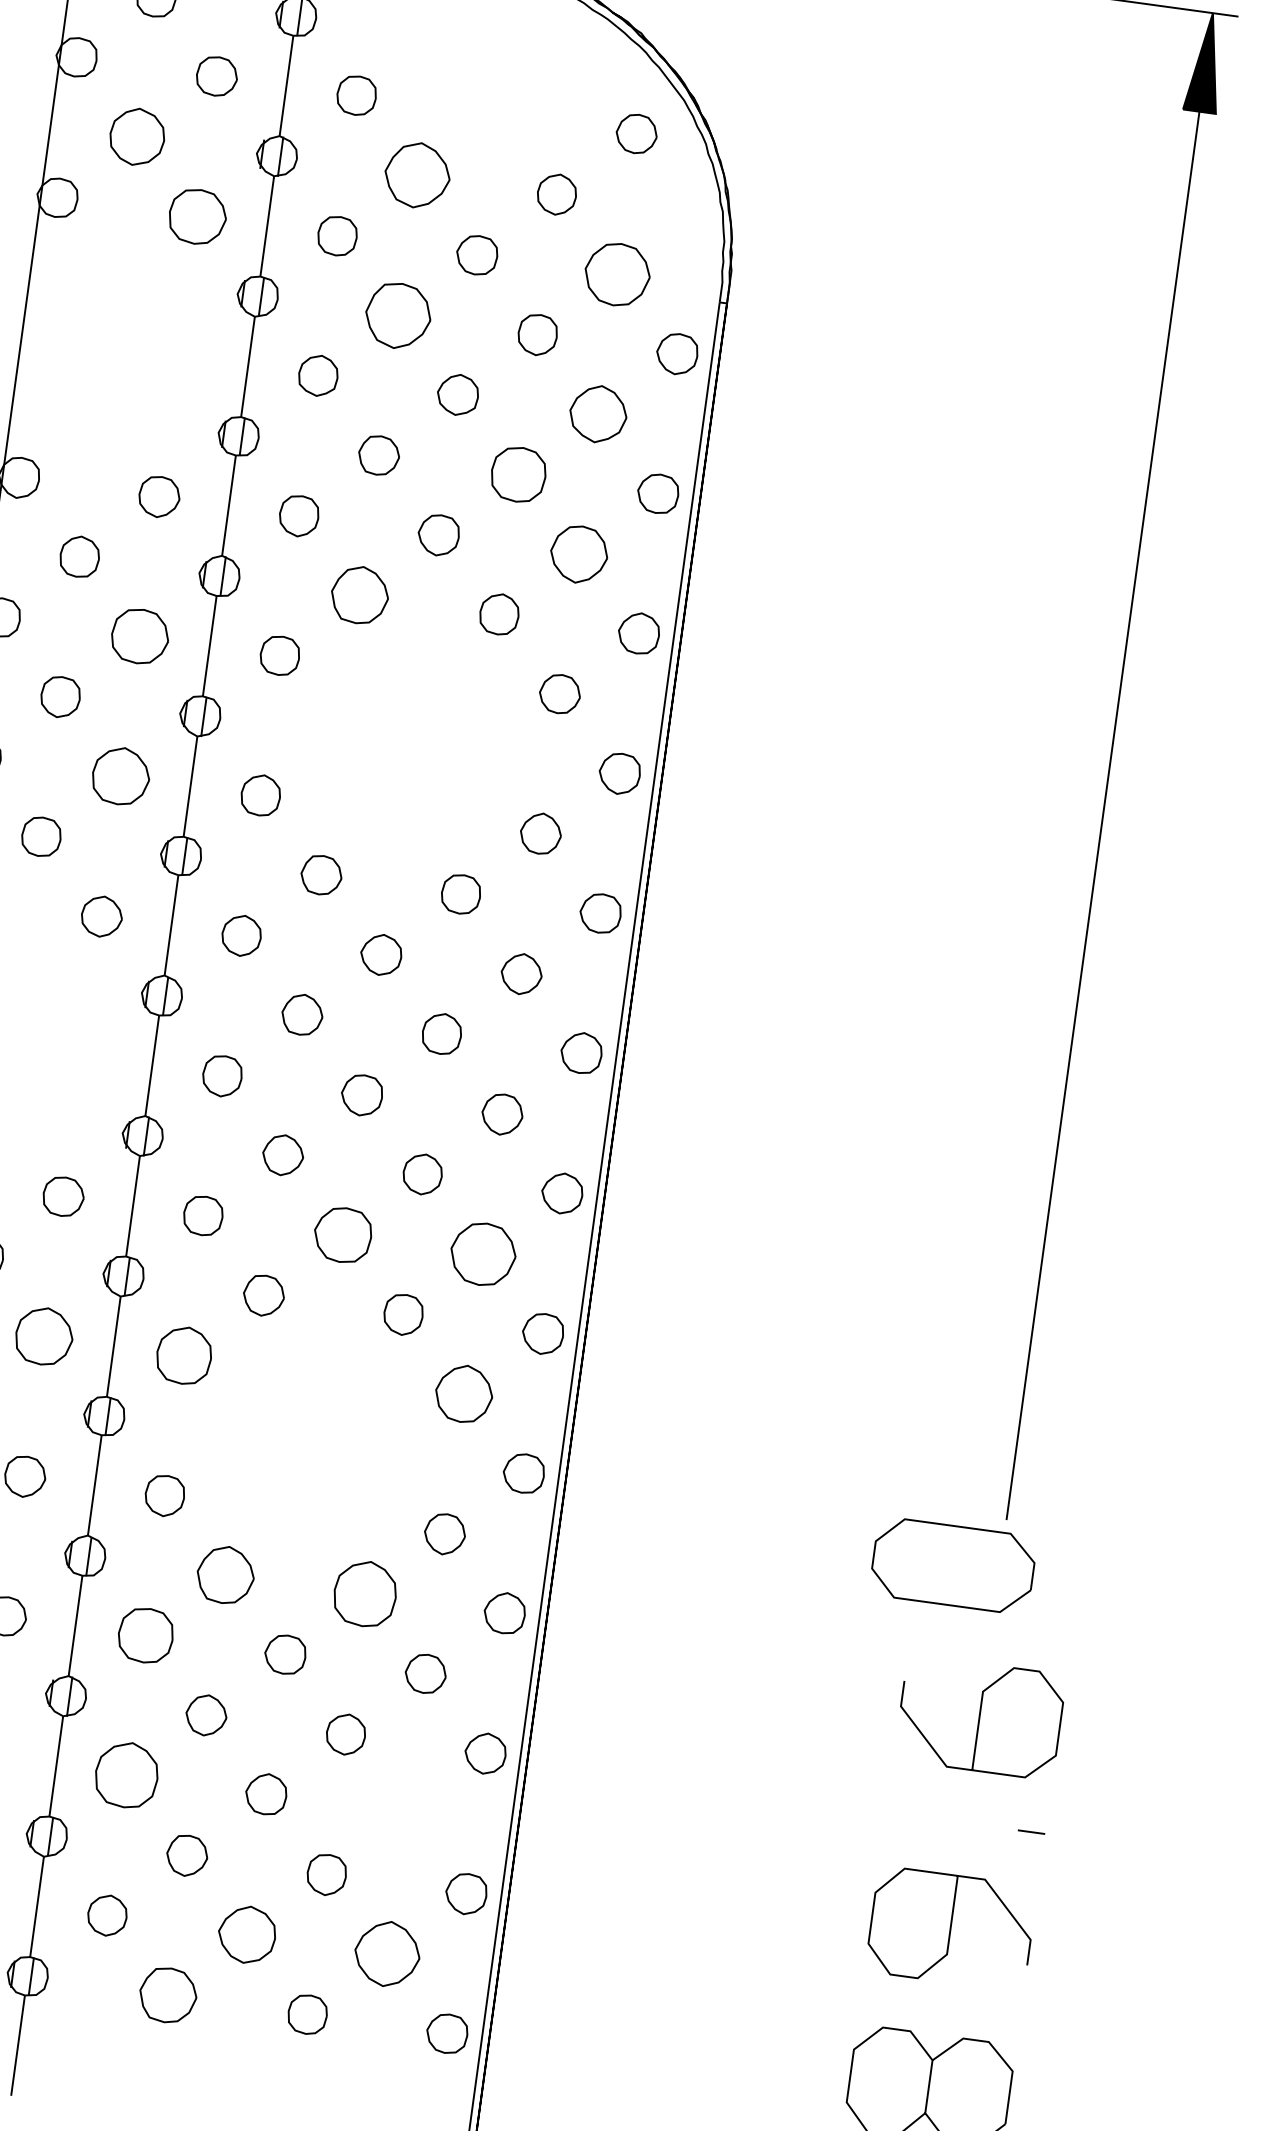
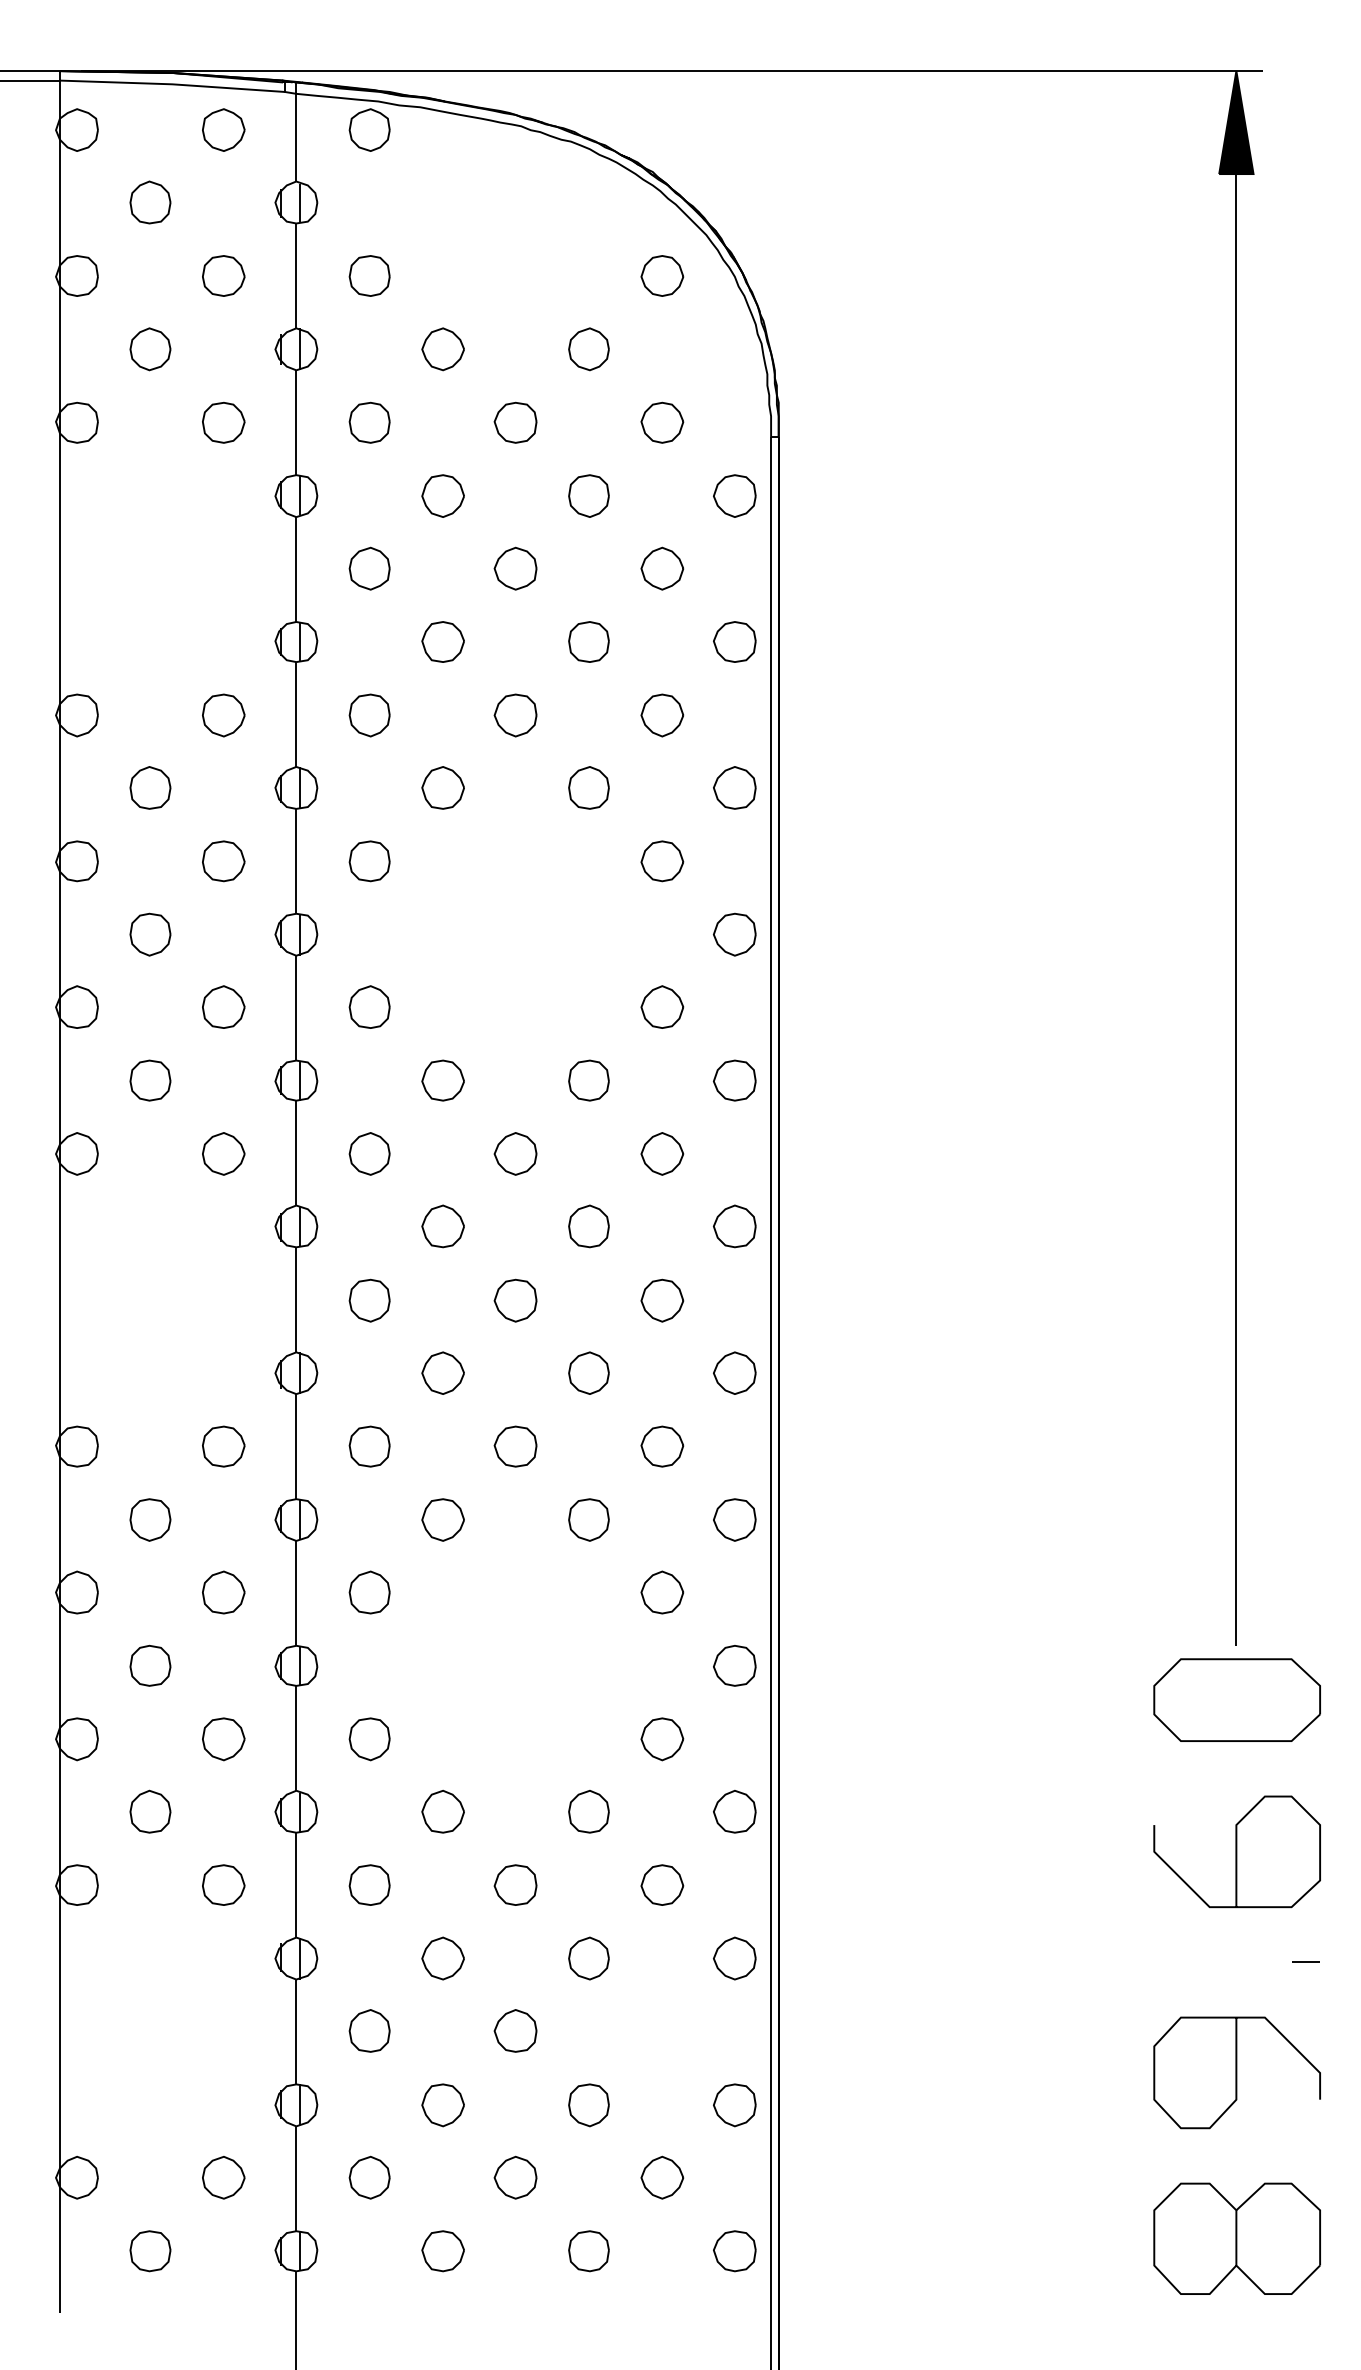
part: (137, 137) -> (150, 349), size x0.71
part: (416, 175) -> (442, 349), size x0.62
part: (197, 216) -> (223, 422), size x0.71
part: (617, 274) -> (662, 422), size x0.62
part: (397, 315) -> (442, 495), size x0.62
part: (598, 413) -> (662, 568), size x0.71
part: (518, 474) -> (588, 641), size x0.71
part: (579, 554) -> (662, 715), size x0.71
part: (359, 594) -> (442, 787), size x0.71
part: (140, 636) -> (223, 861), size x0.71
part: (121, 775) -> (223, 1006), size x0.71
part: (342, 1234) -> (515, 1446), size x0.71
part: (483, 1254) -> (662, 1446), size x0.62
part: (44, 1336) -> (223, 1592), size x0.71
part: (183, 1355) -> (369, 1592), size x0.71
part: (464, 1393) -> (662, 1592), size x0.71
part: (952, 1565) -> (1236, 1699), moved
part: (225, 1574) -> (442, 1811), size x0.71
part: (364, 1593) -> (588, 1811), size x0.62
part: (145, 1634) -> (369, 1884), size x0.71
part: (126, 1774) -> (369, 2030), size x0.62
part: (246, 1934) -> (515, 2177), size x0.71
part: (387, 1953) -> (662, 2177), size x0.62
part: (167, 1995) -> (442, 2251), size x0.71

